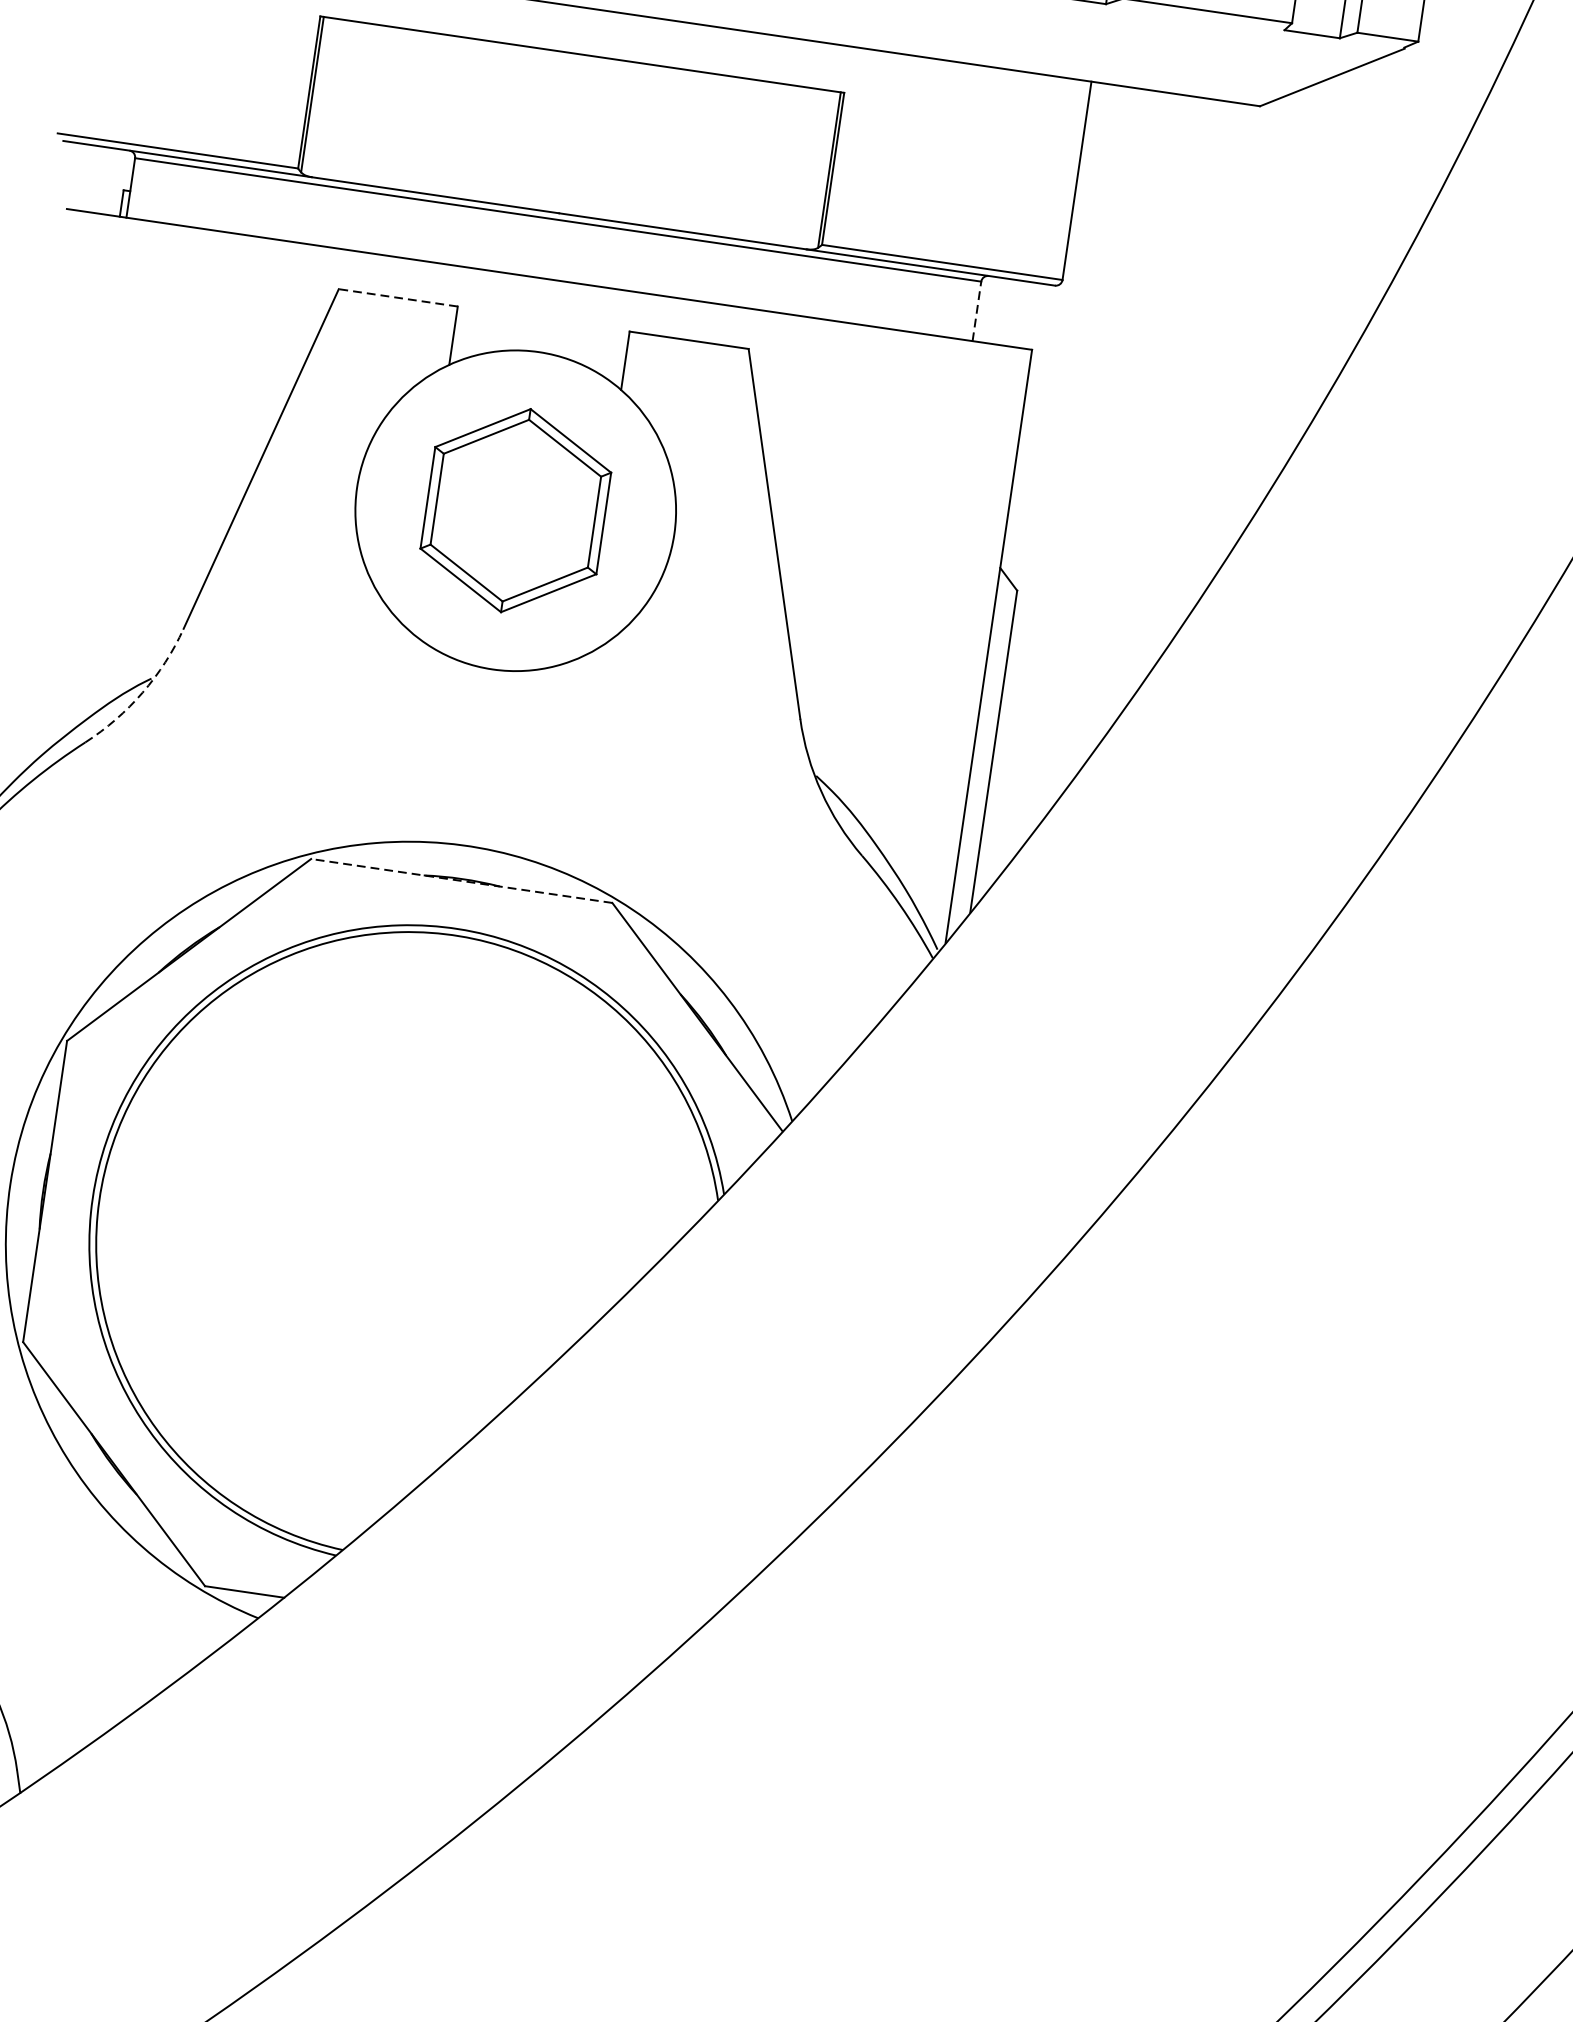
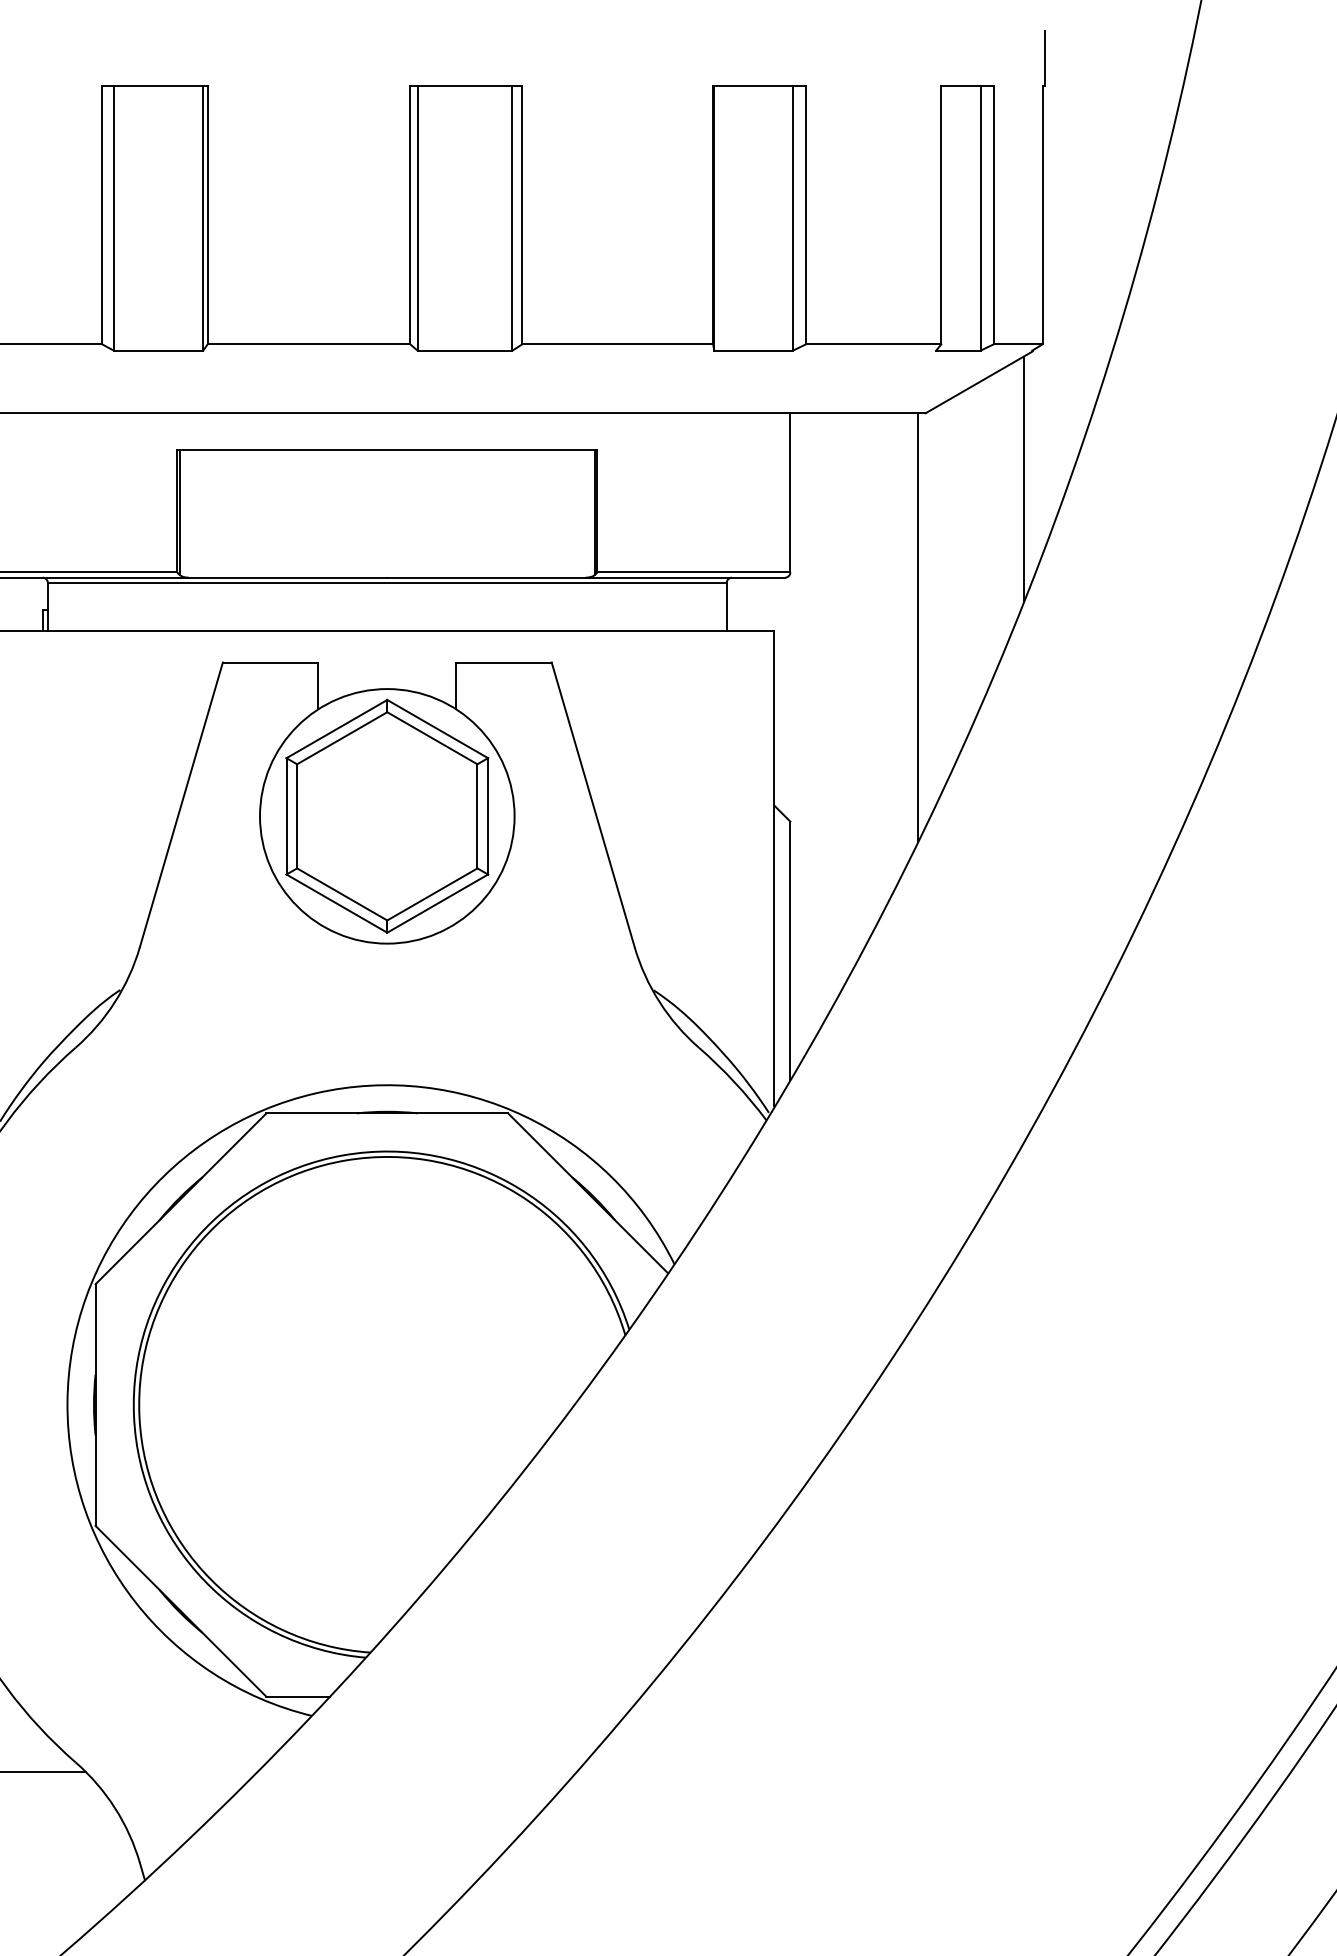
line: (1370, 205) -> (1023, 478), added
line: (398, 297) -> (270, 662), dashed -> solid
line: (976, 310) -> (726, 606), dashed -> solid
line: (1210, 371) -> (917, 627), added
part: (516, 509) -> (387, 815), size x1.43
arc: (143, 693) -> (115, 1002), dashed -> solid
line: (461, 881) -> (387, 1113), dashed -> solid

